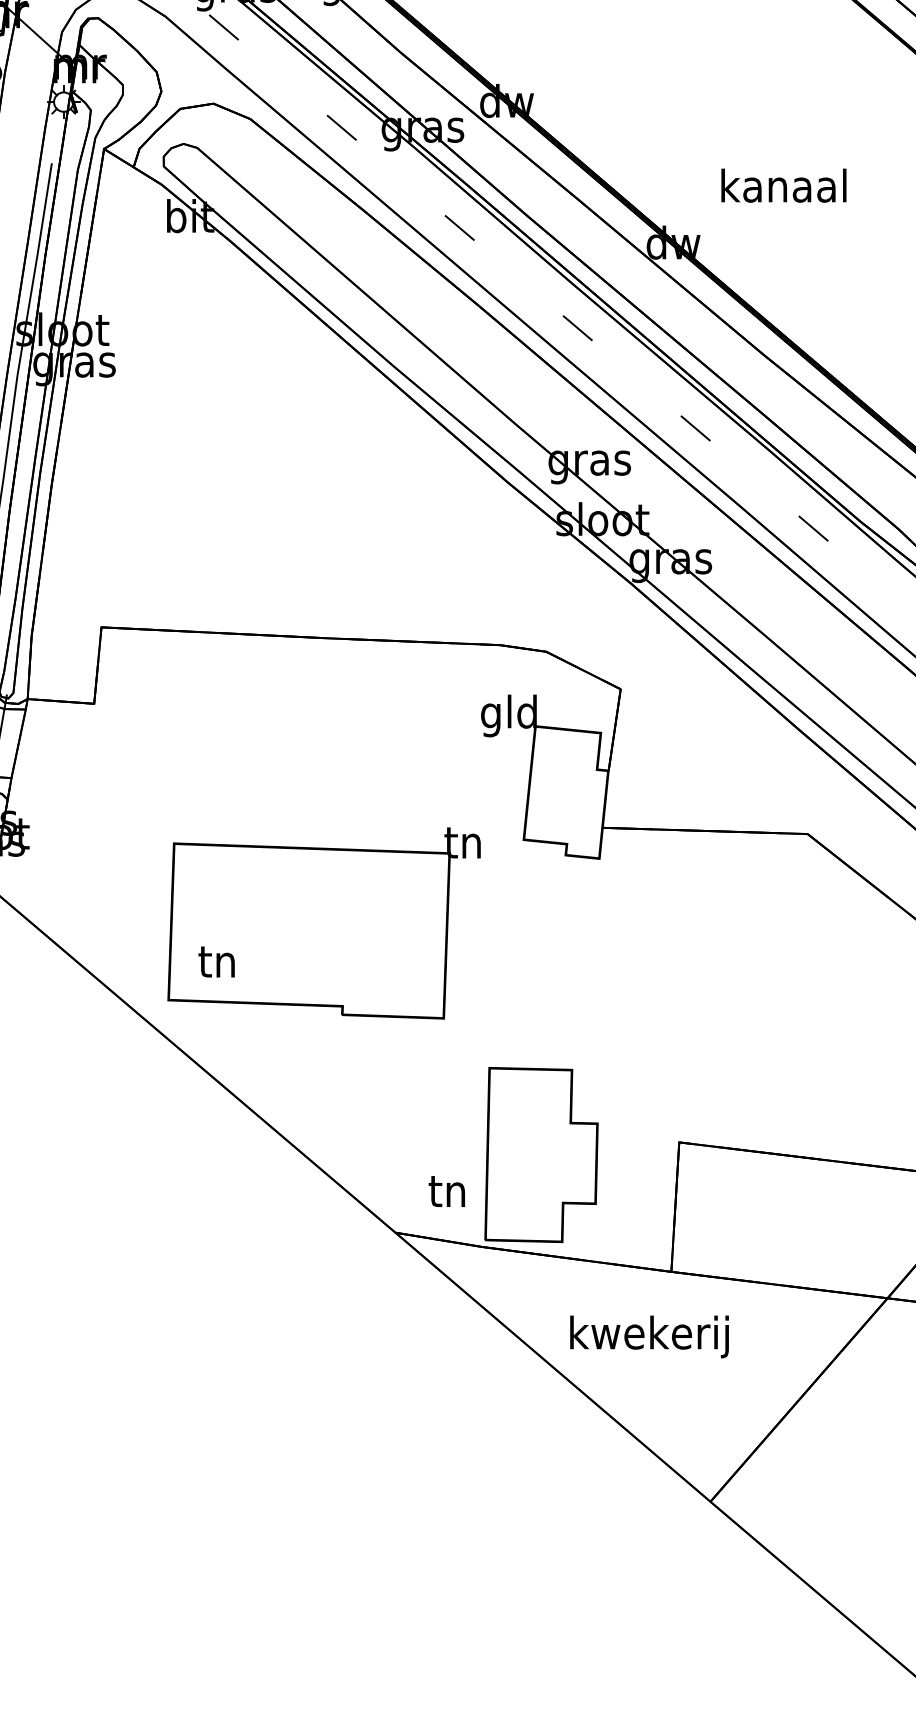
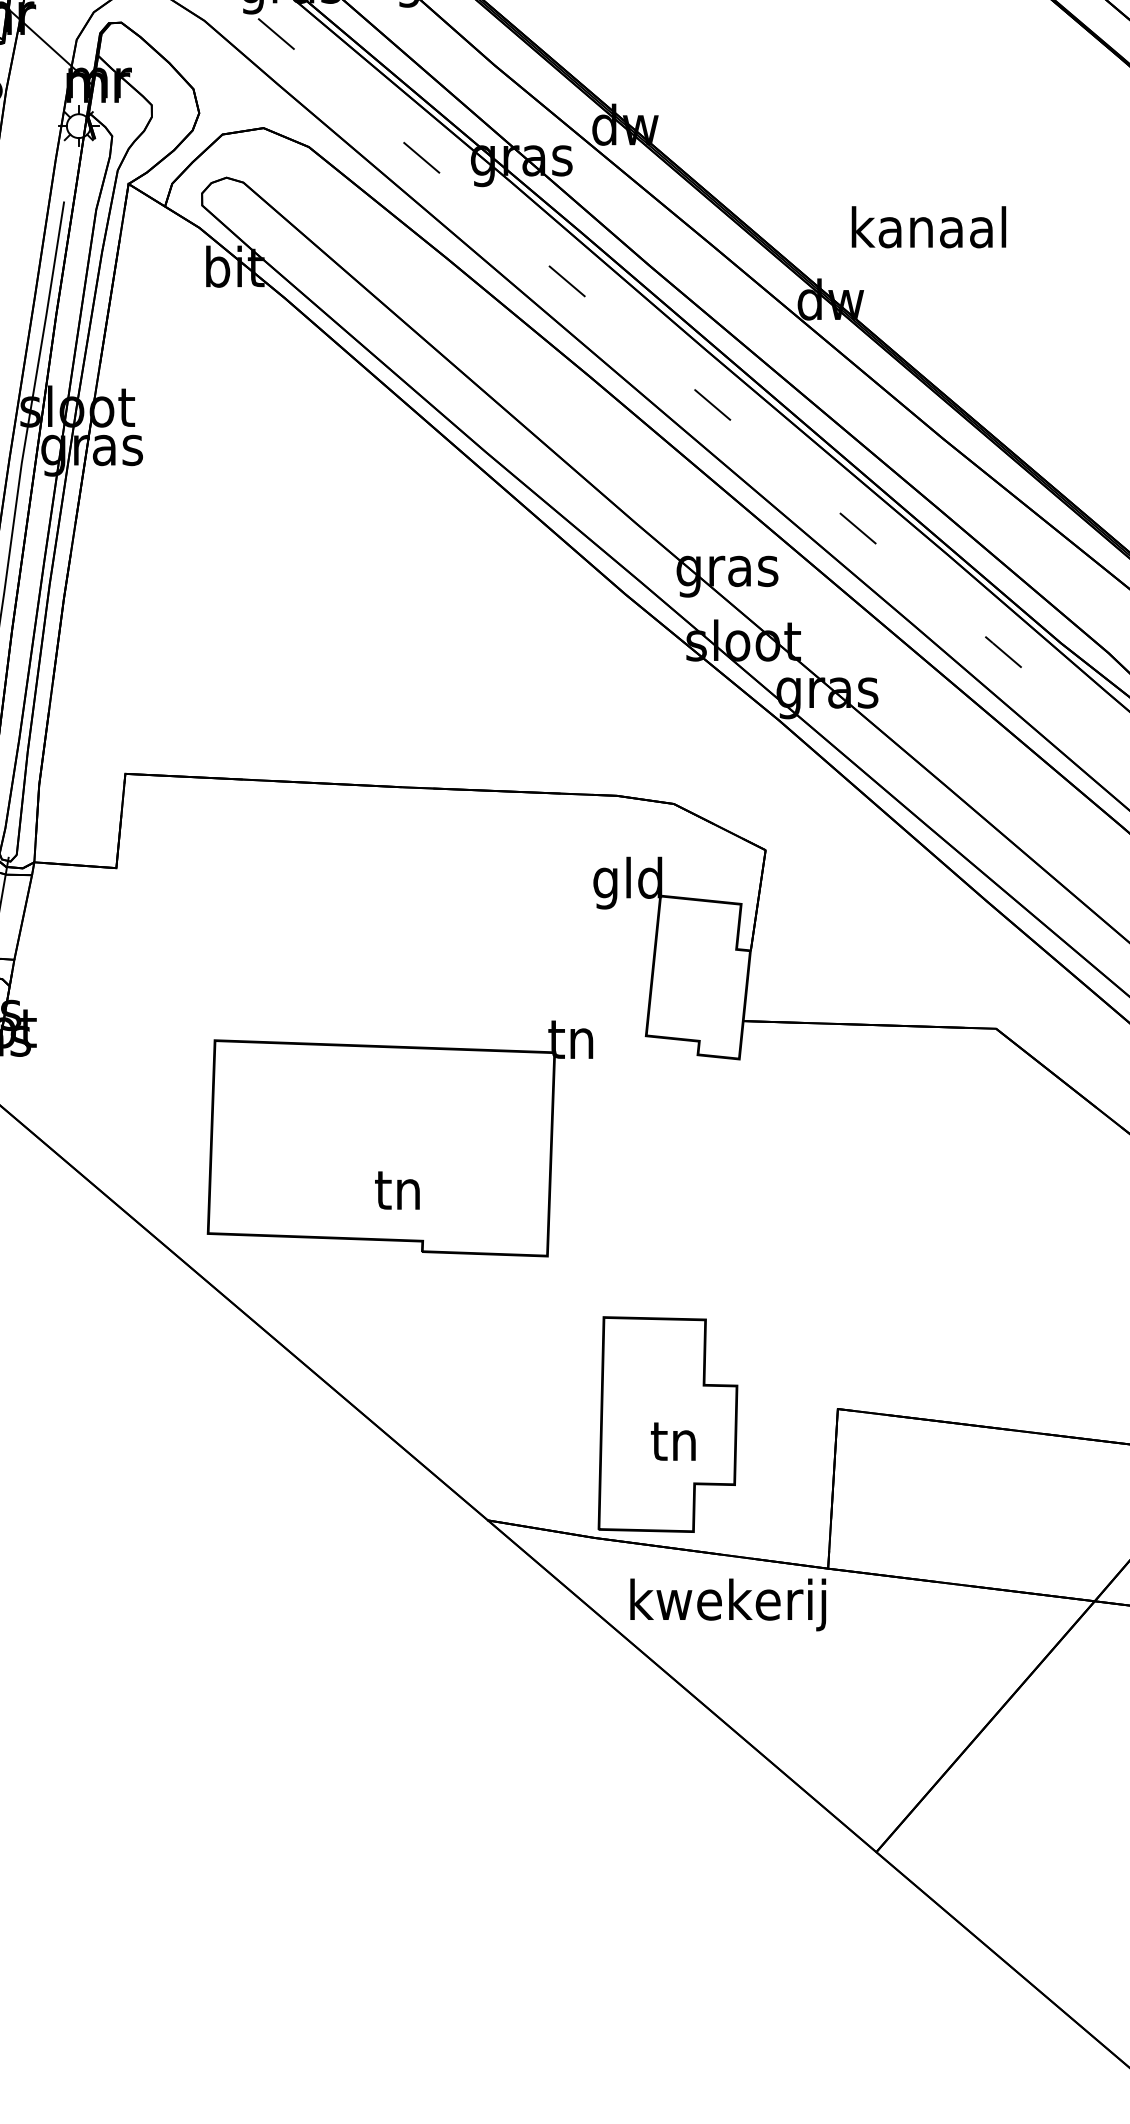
text: (783, 185) -> (928, 227), moved
text: (216, 961) -> (397, 1190), moved
text: (447, 1191) -> (673, 1441), moved
text: (649, 1336) -> (728, 1604), moved

